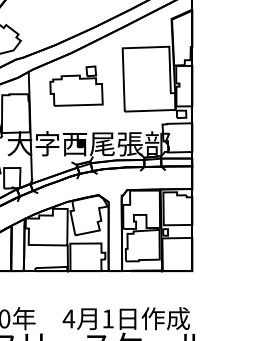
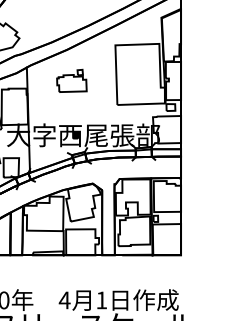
part: (76, 85) -> (71, 80), size x0.6

